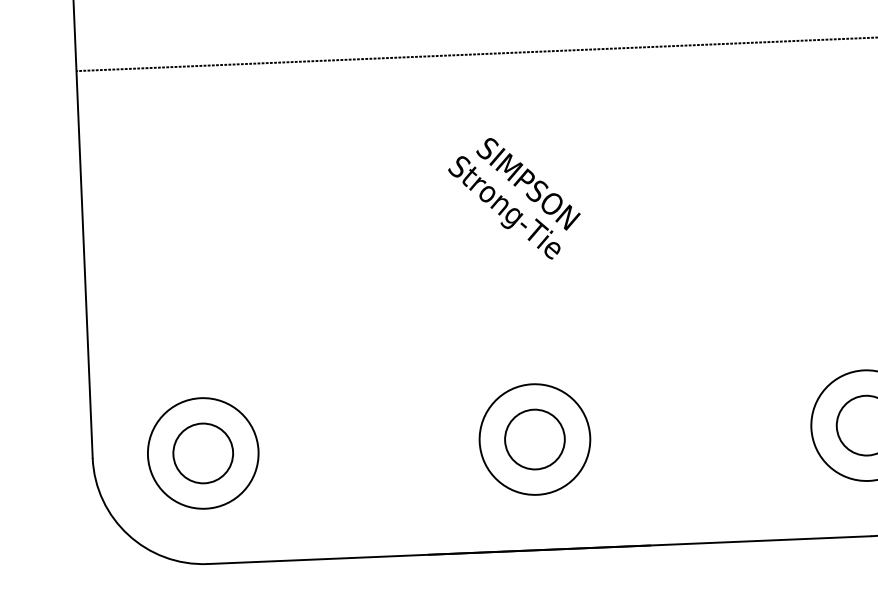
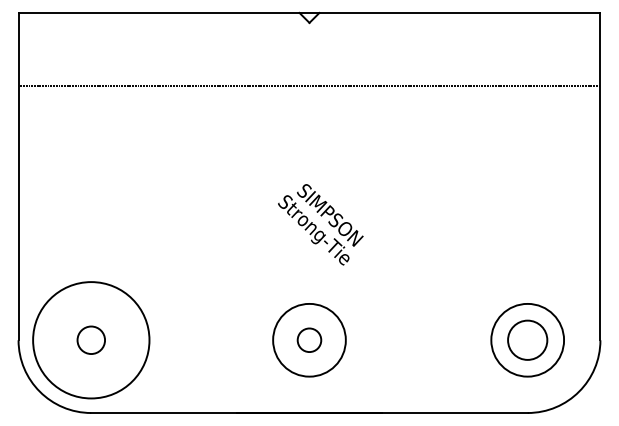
text: (514, 198) -> (320, 224), moved
circle: (534, 438) -> (309, 339), size x0.6
circle: (202, 452) -> (90, 339), size x0.7
circle: (202, 452) -> (90, 339), size x1.6

